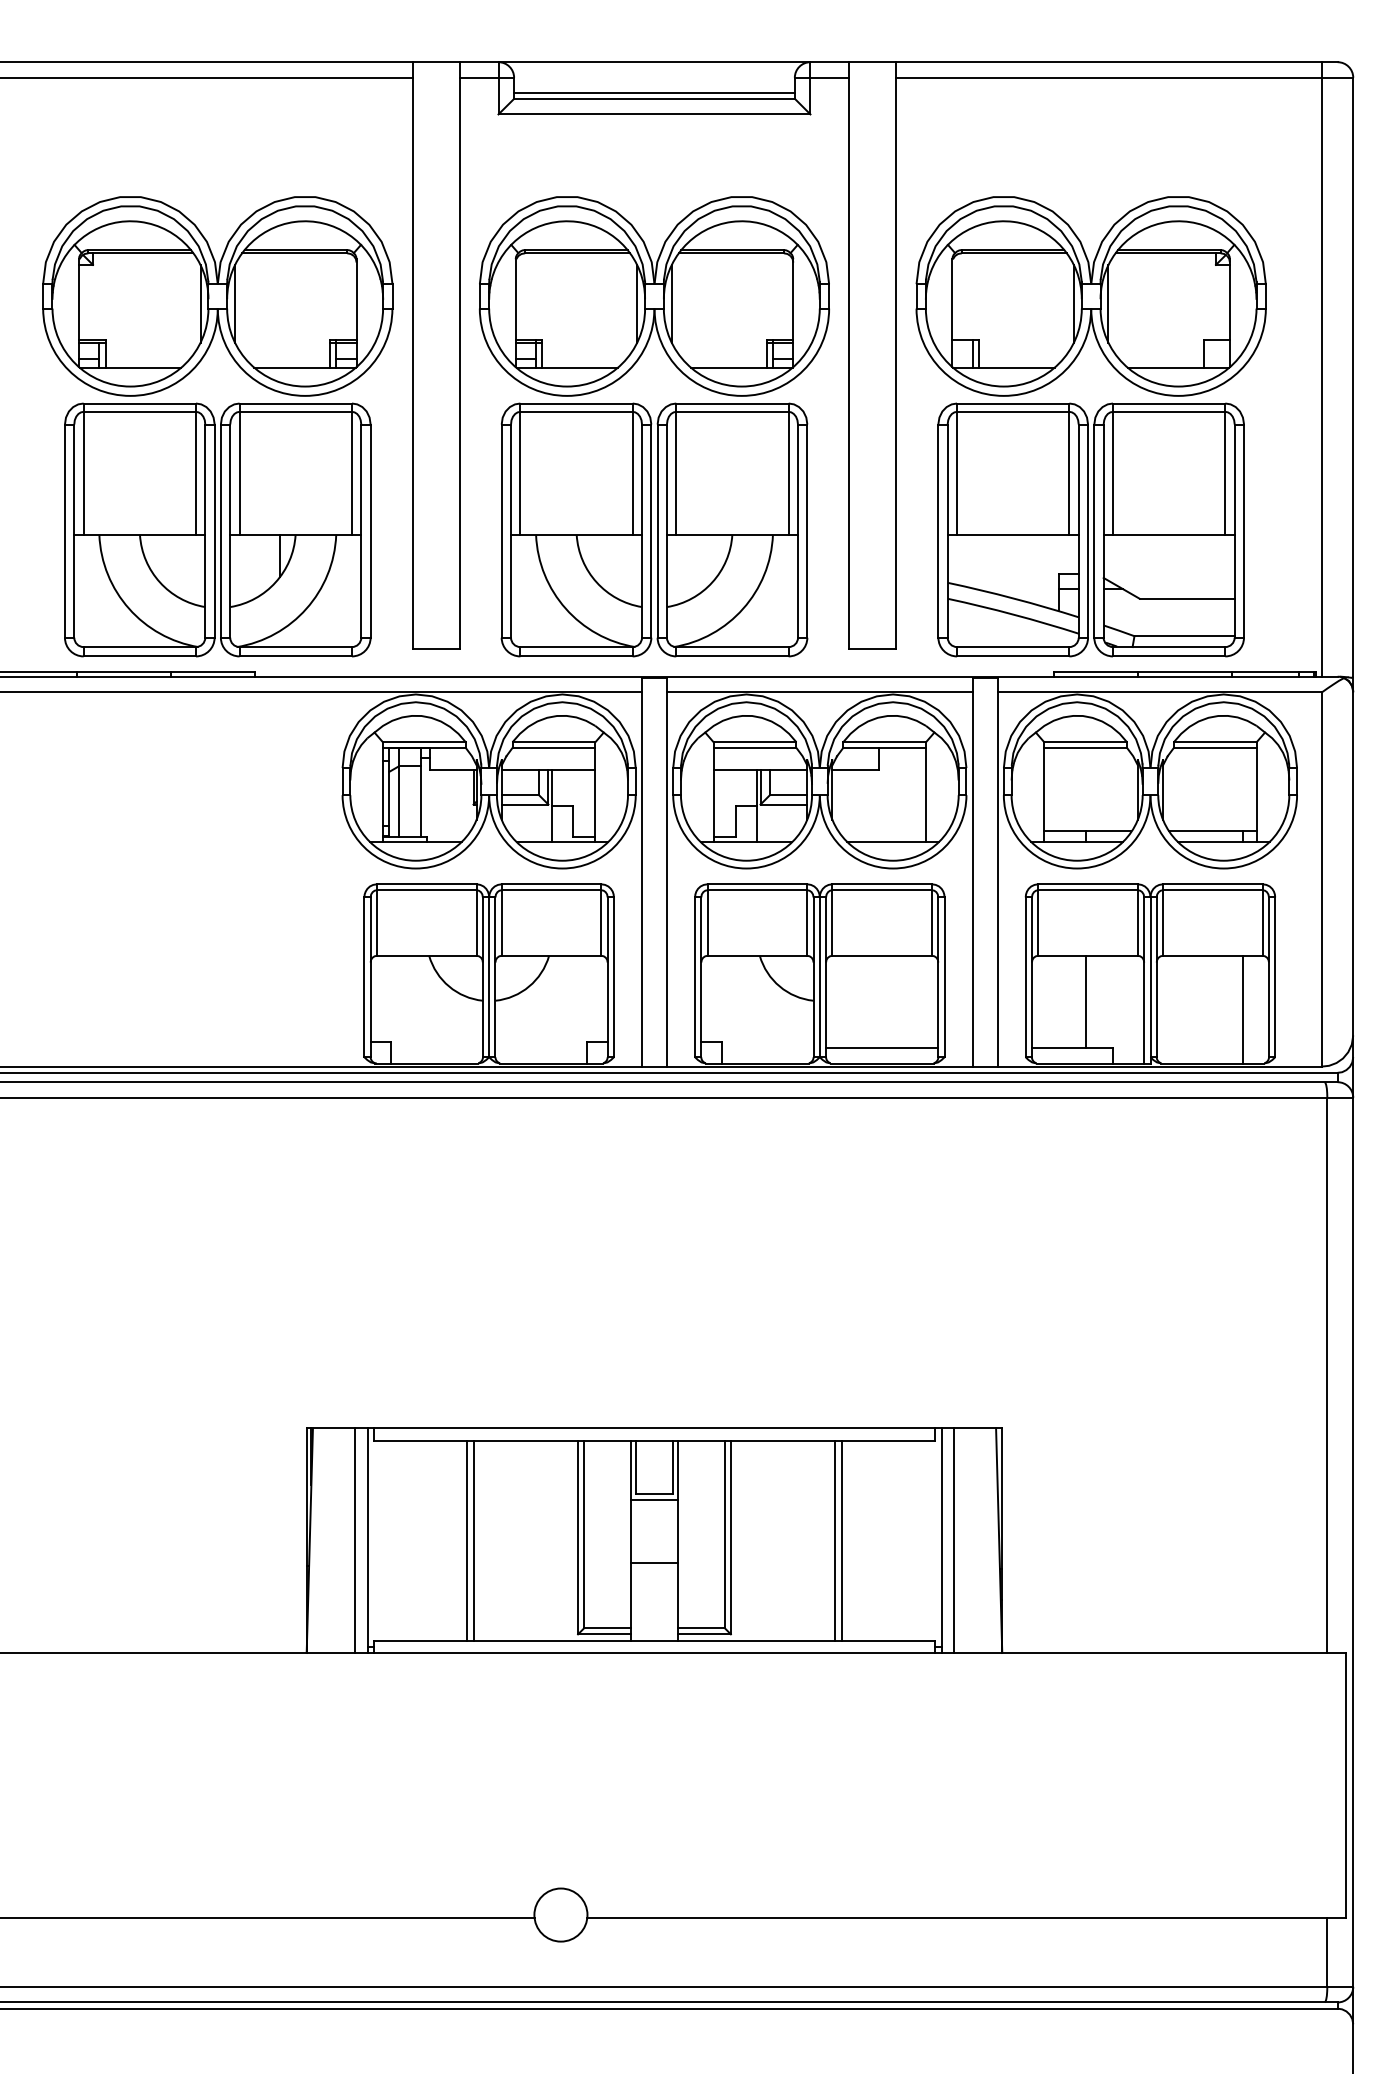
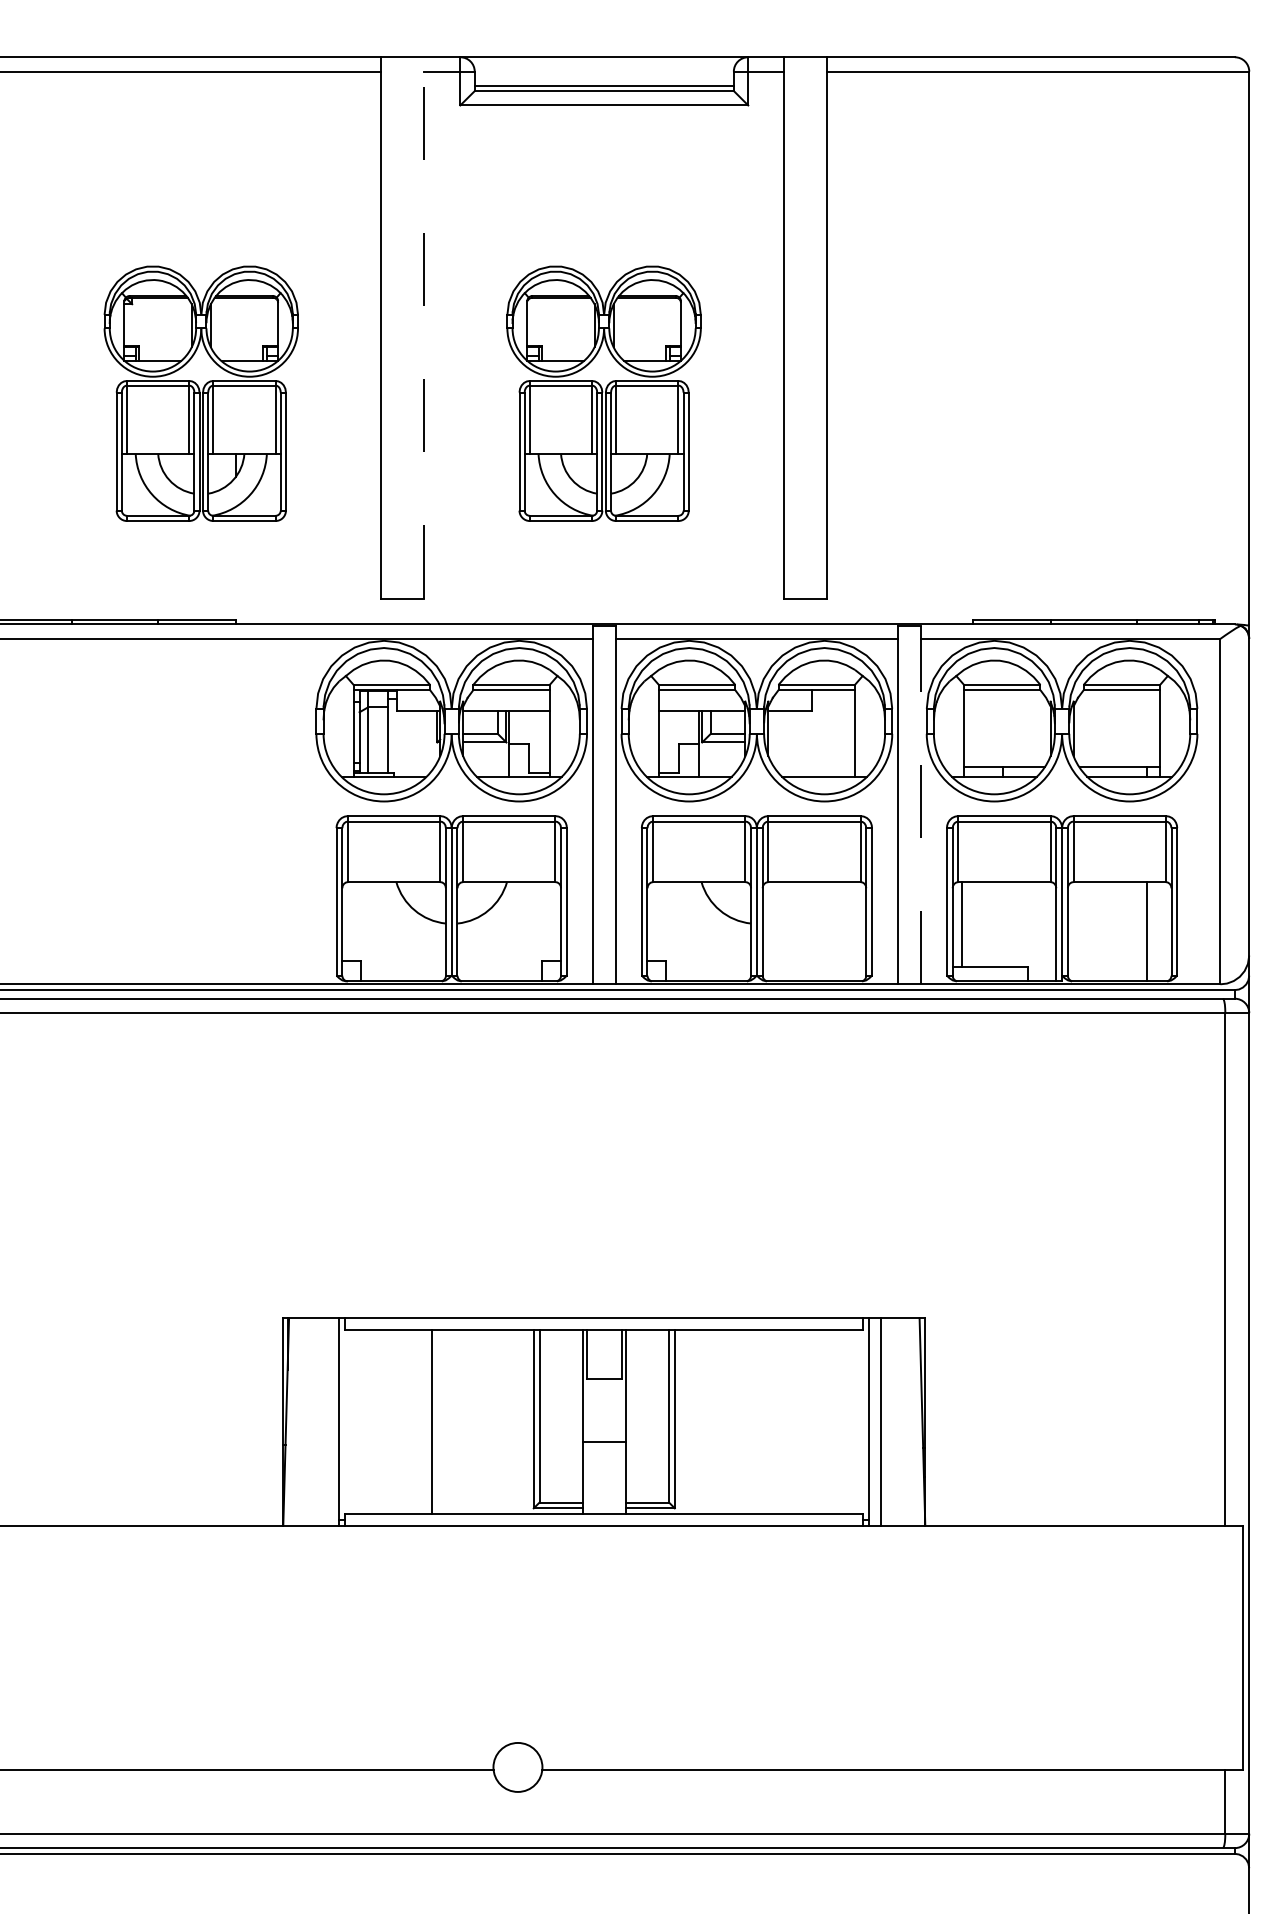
line: (459, 354) -> (424, 327), solid -> dashed
line: (1322, 369) -> (1220, 340), removed
part: (217, 426) -> (200, 393), size x0.6
part: (653, 426) -> (603, 393), size x0.6
part: (1090, 426) -> (1006, 393), removed
line: (997, 871) -> (920, 804), solid -> dashed
line: (1086, 1001) -> (962, 924), moved
line: (882, 1047) -> (814, 966), removed
line: (654, 1500) -> (604, 1384), removed
line: (355, 1540) -> (328, 1421), removed
line: (473, 1540) -> (437, 1421), removed
line: (835, 1540) -> (771, 1421), removed
line: (841, 1540) -> (776, 1421), removed

